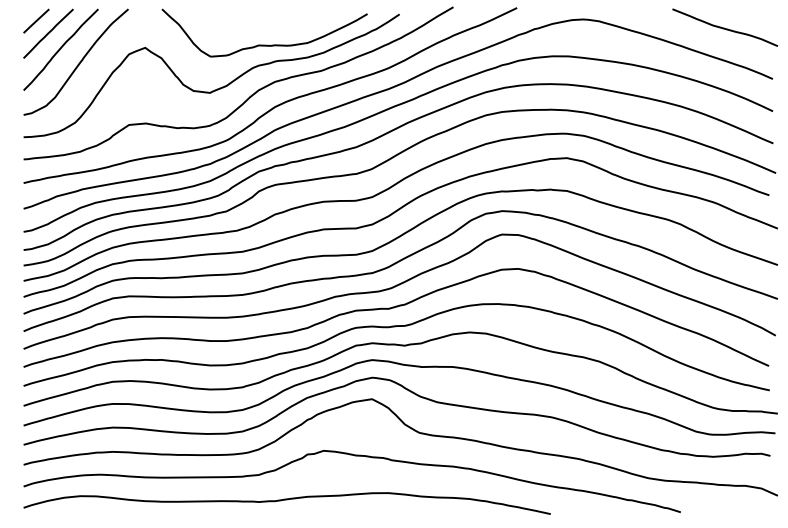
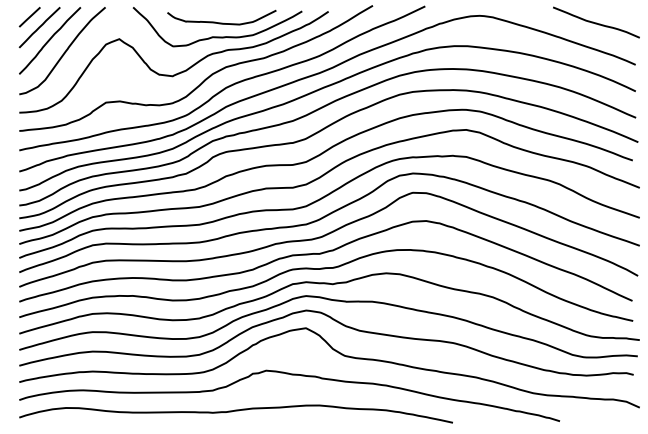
curve: (268, 27) -> (220, 22), added

